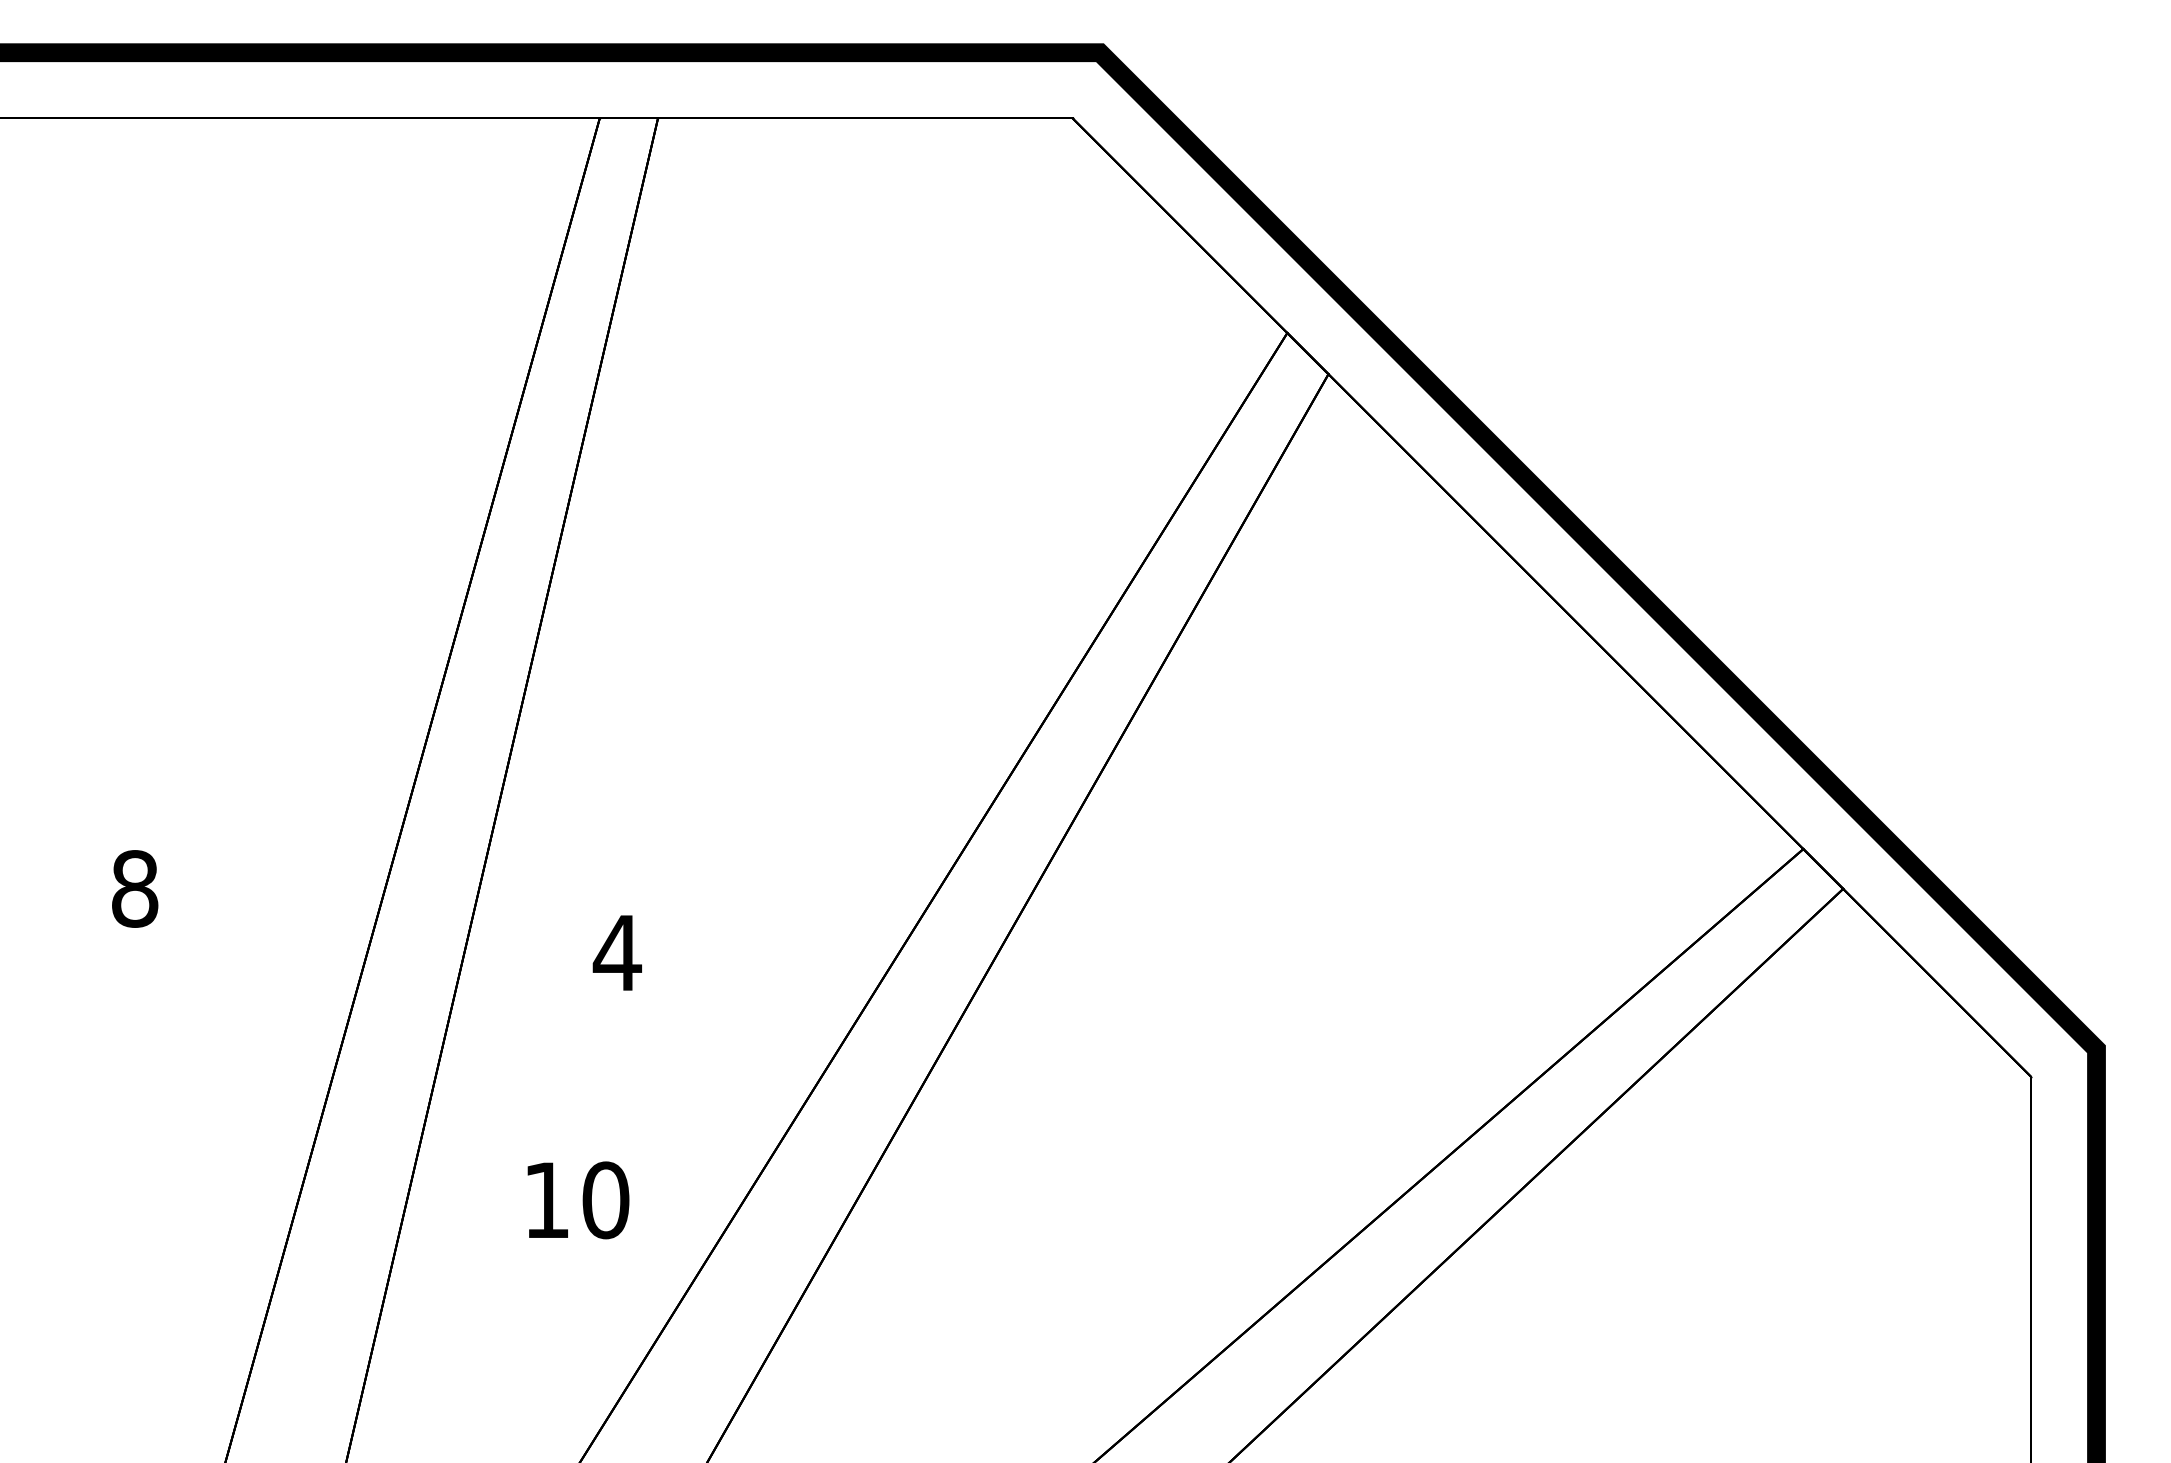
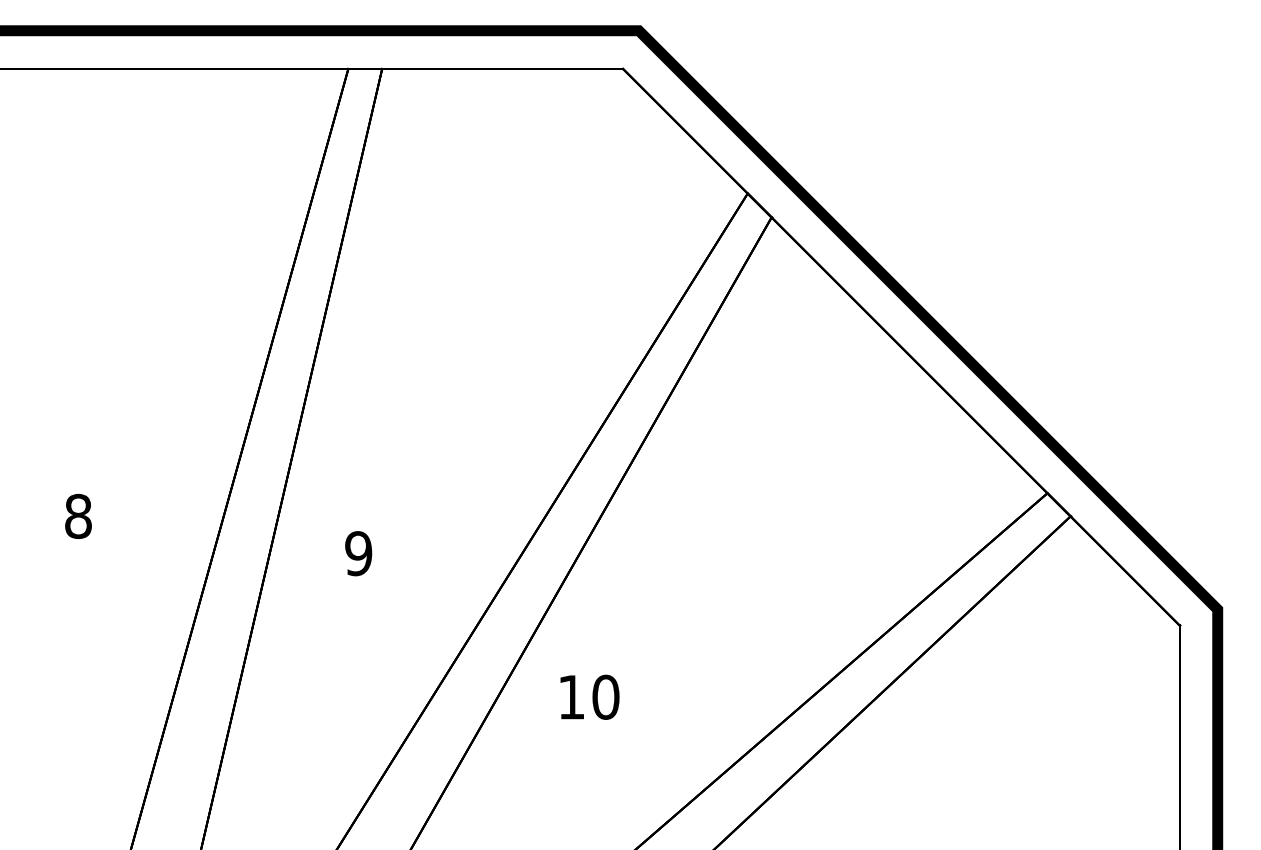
text: (617, 952) -> (358, 553), 4 -> 9
text: (577, 1198) -> (589, 696), moved

